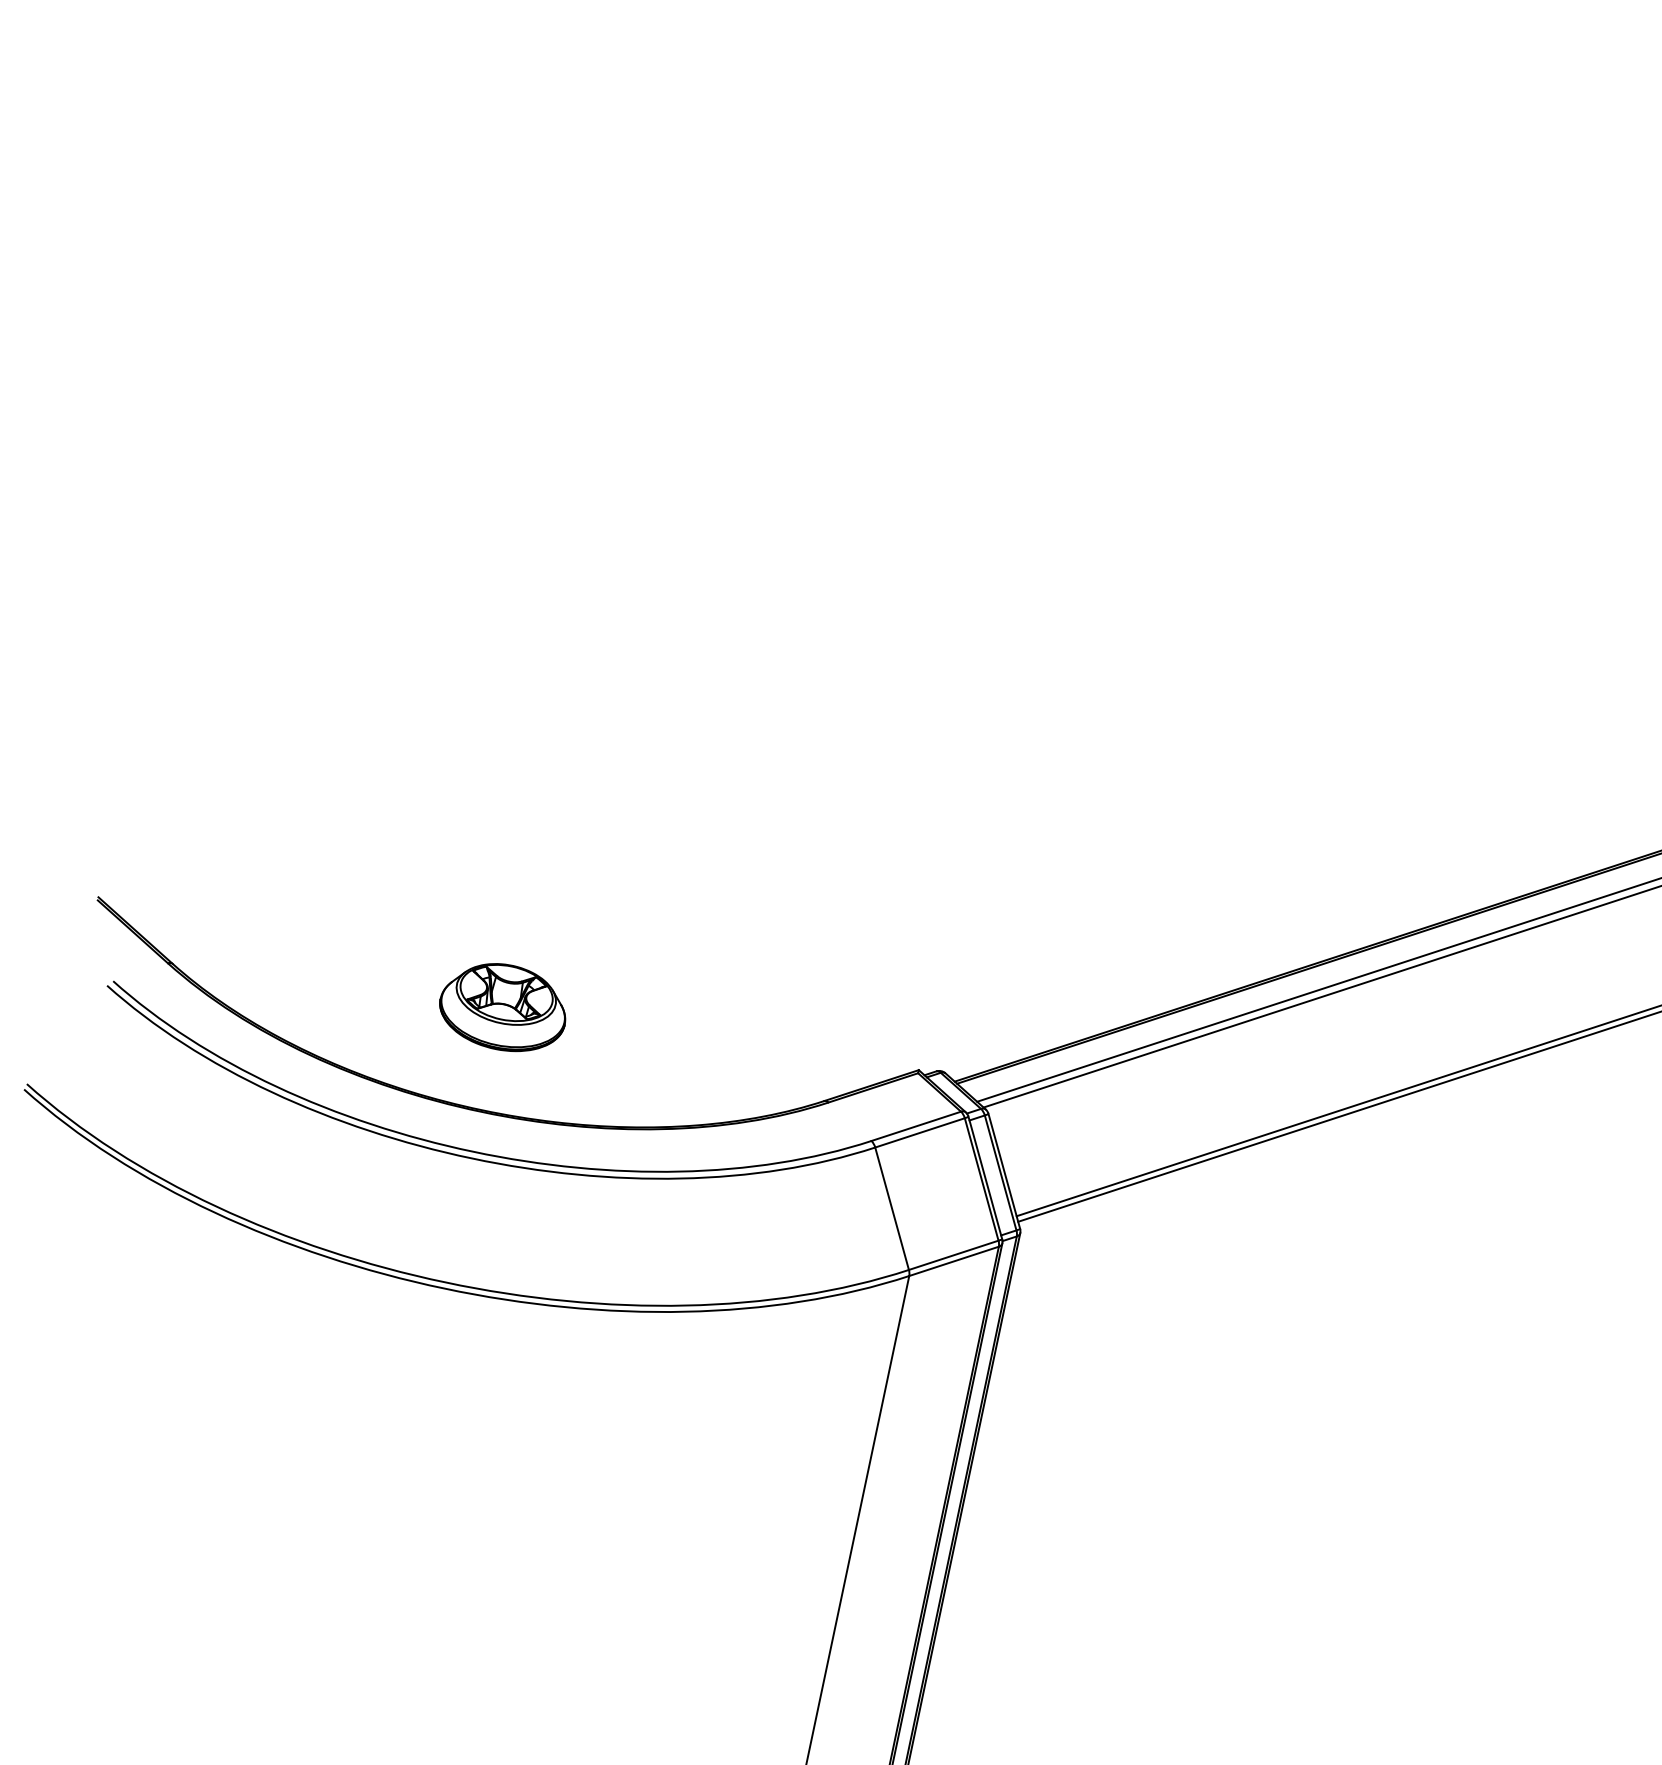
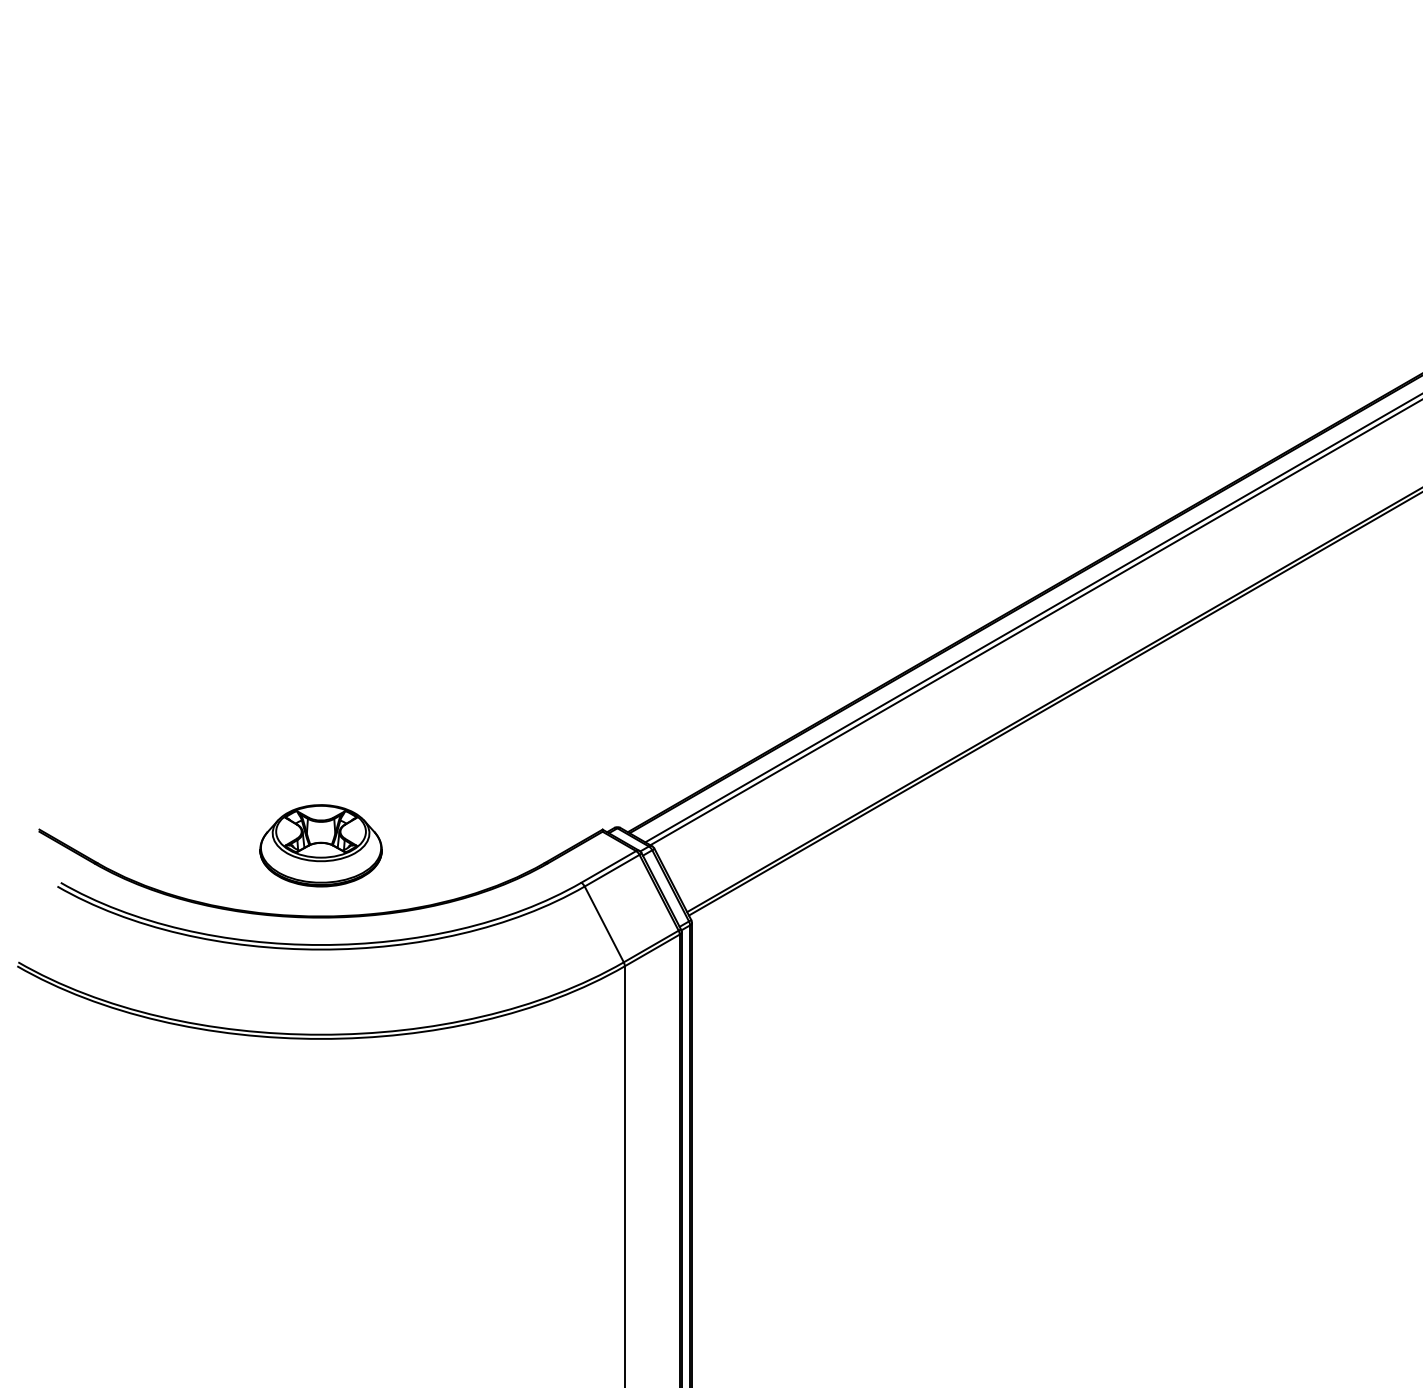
part: (502, 1006) -> (320, 845), size x1.43

